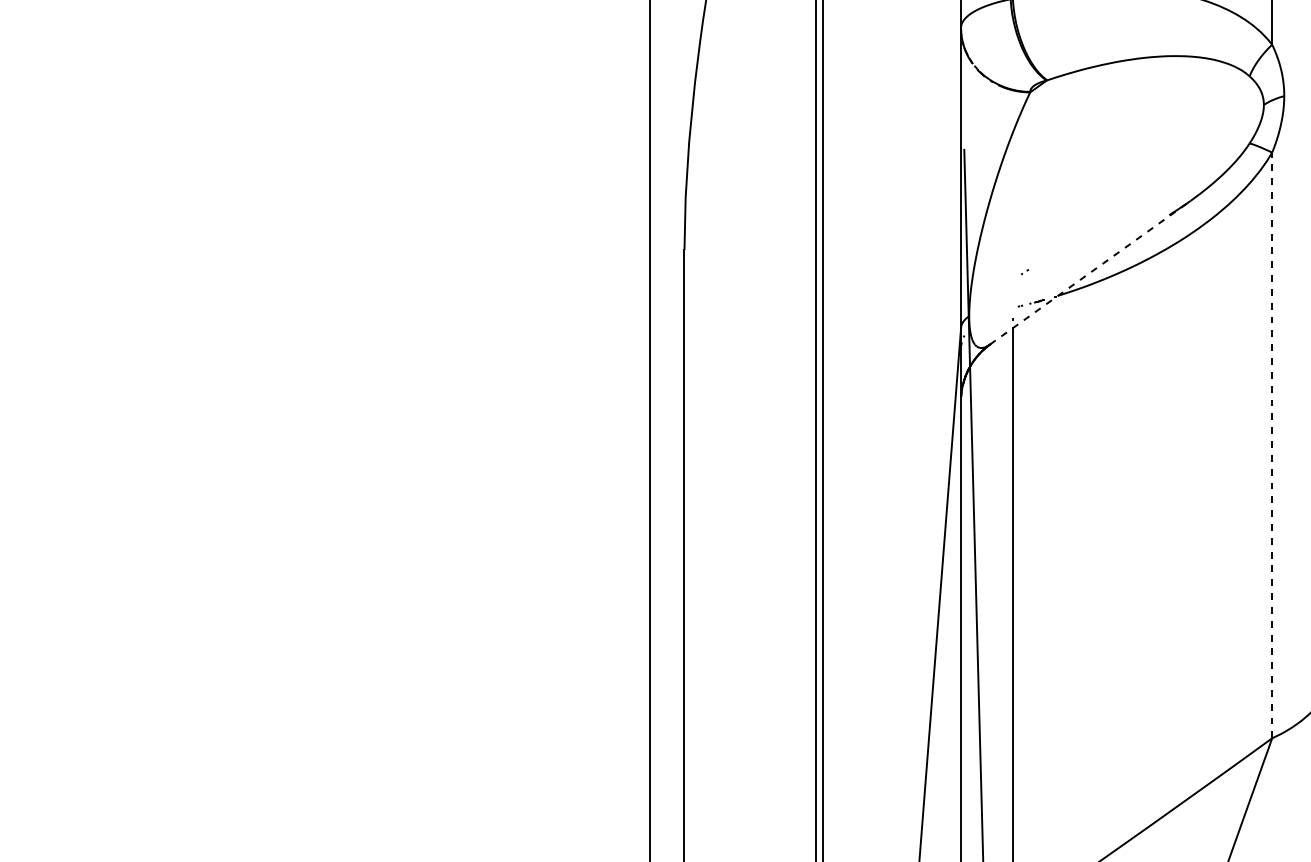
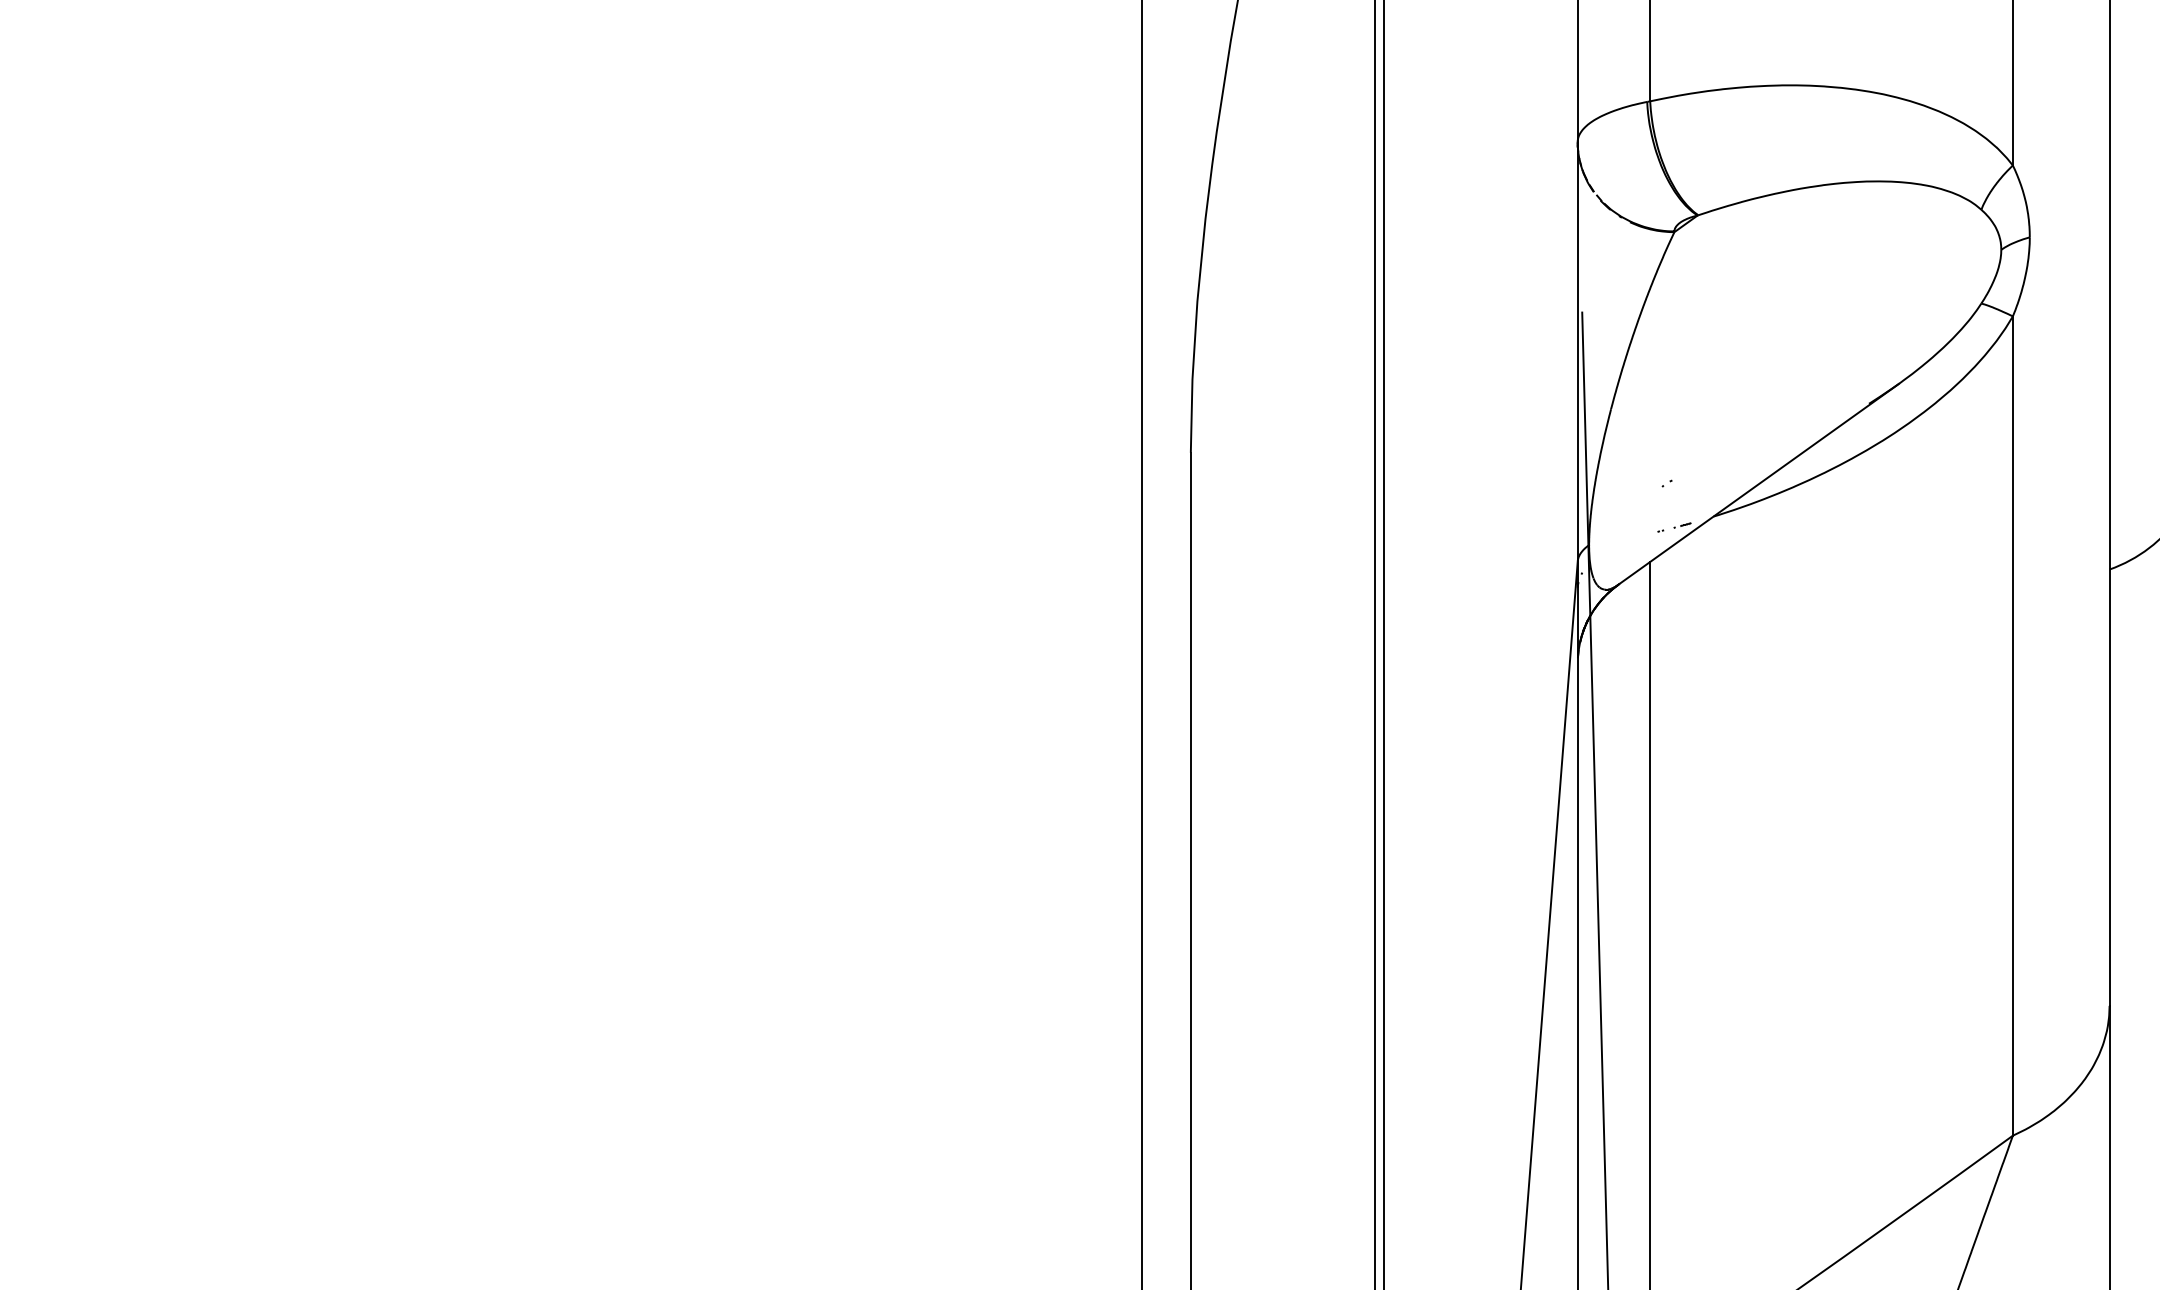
line: (1090, 272) -> (1758, 484), dashed -> solid
line: (1271, 445) -> (2012, 726), dashed -> solid

